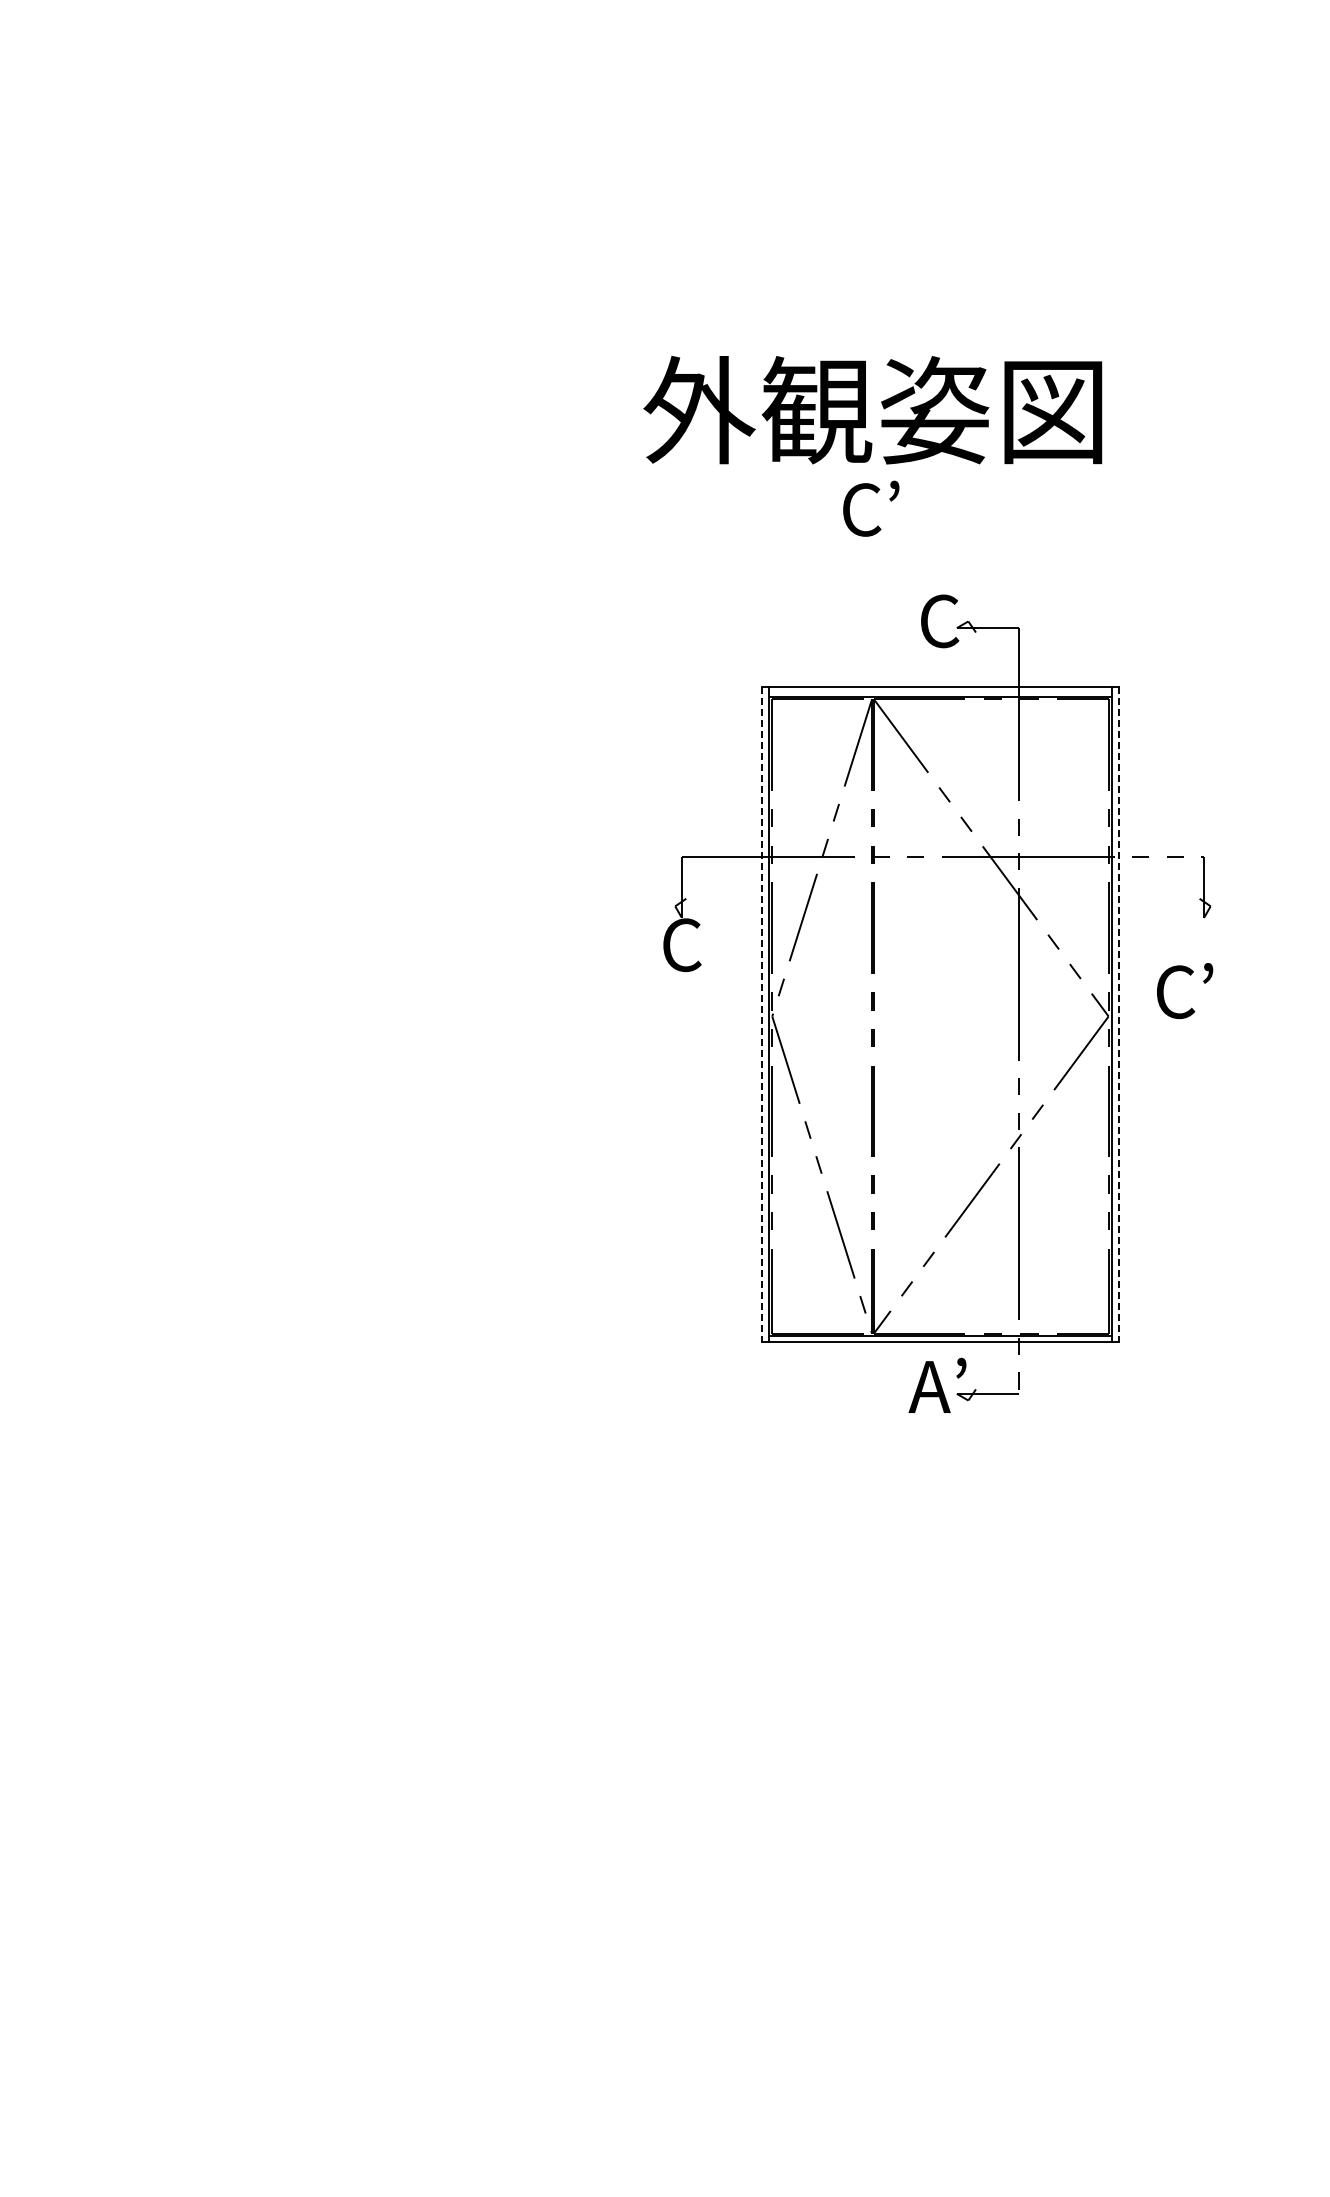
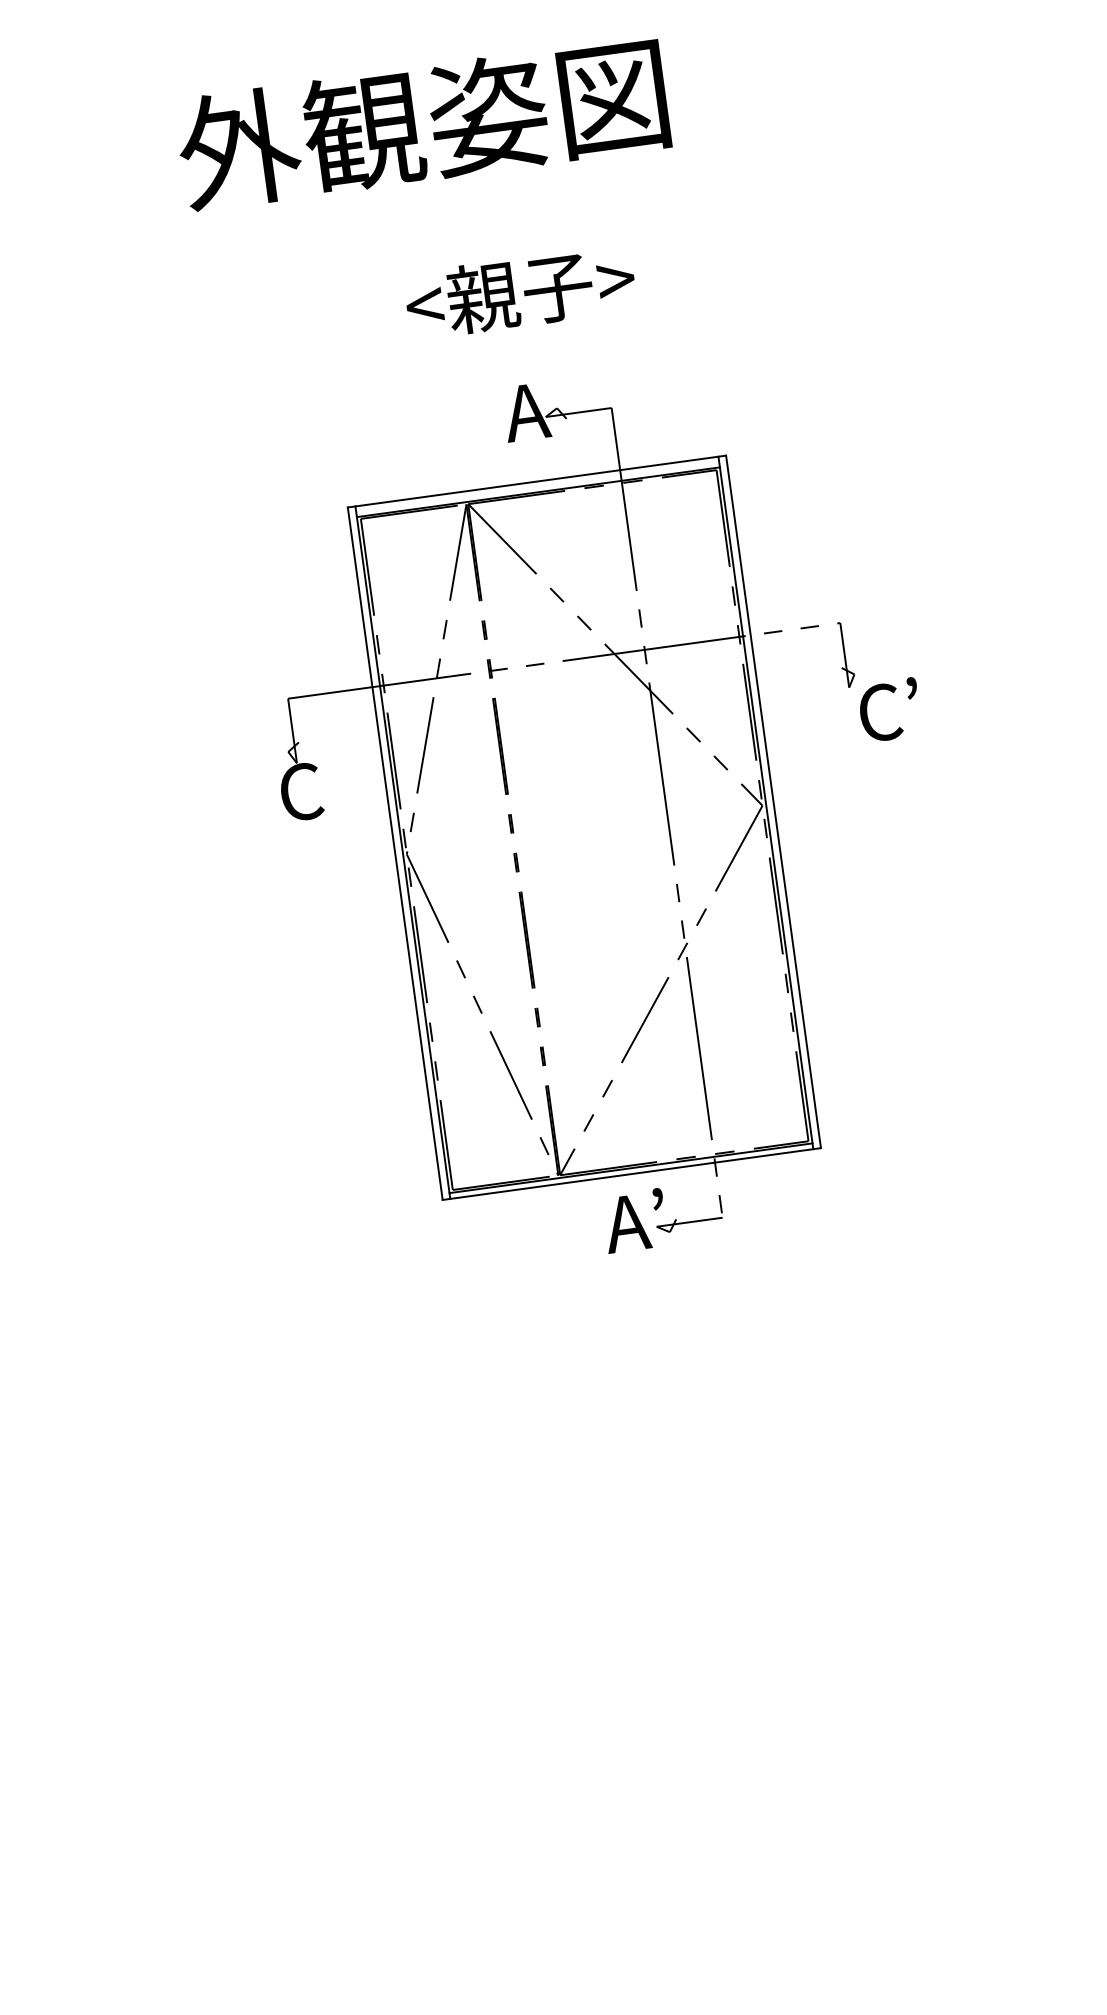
text: (872, 410) -> (422, 124), moved
text: (948, 508) -> (519, 291), C’ -> <親子>
text: (939, 621) -> (526, 412), C -> A
text: (1185, 990) -> (890, 709), moved
line: (761, 1014) -> (395, 853), dashed -> solid
line: (1119, 1014) -> (773, 802), dashed -> solid

